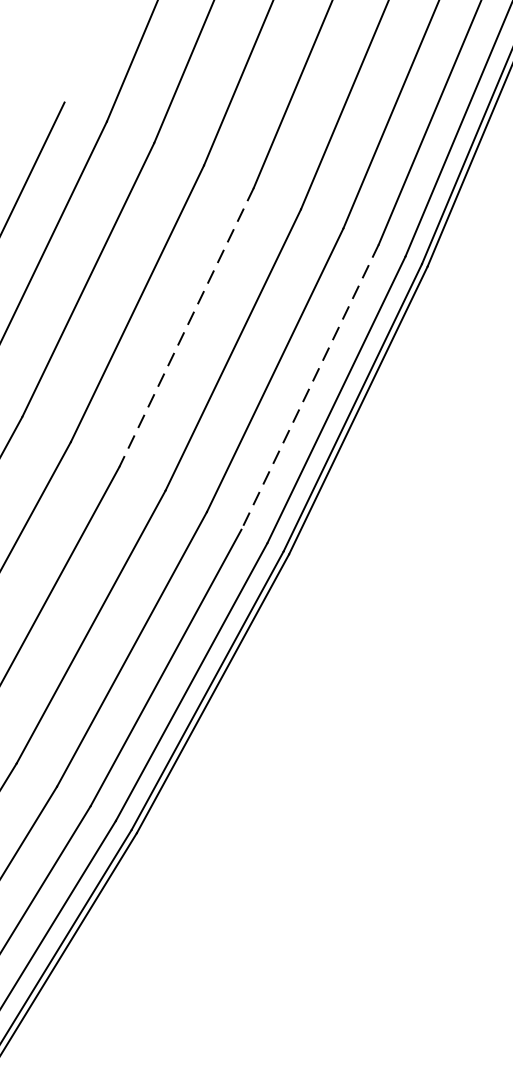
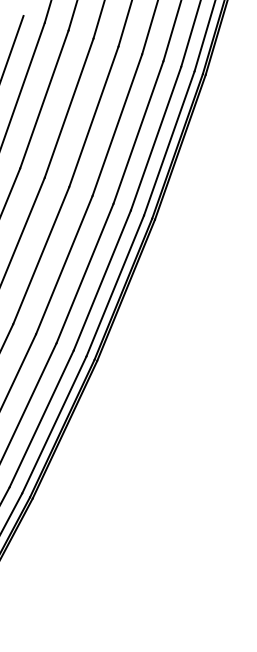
line: (185, 328) -> (93, 117), dashed -> solid
line: (308, 388) -> (155, 139), dashed -> solid

